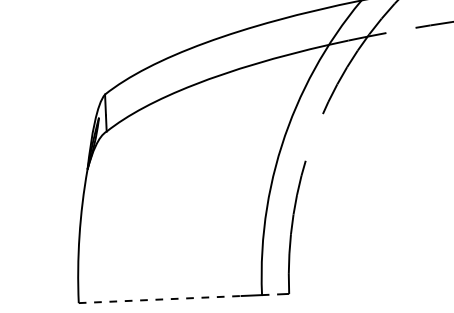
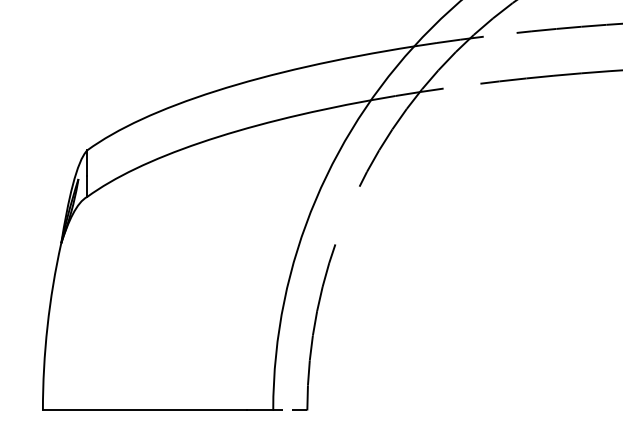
line: (160, 299) -> (145, 410), dashed -> solid

